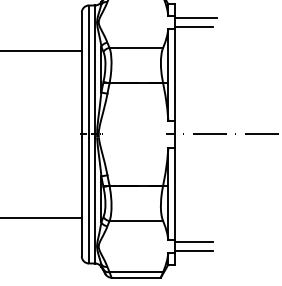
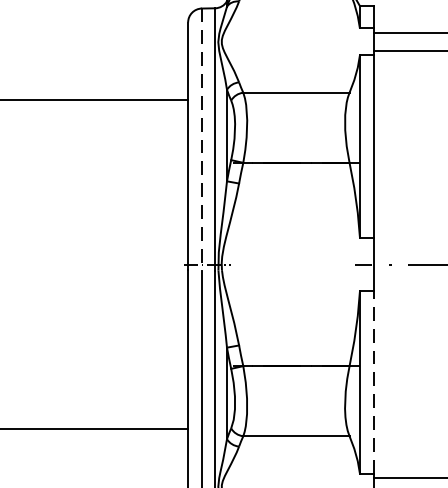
line: (88, 71) -> (201, 139), solid -> dashed
line: (175, 193) -> (374, 381), solid -> dashed

